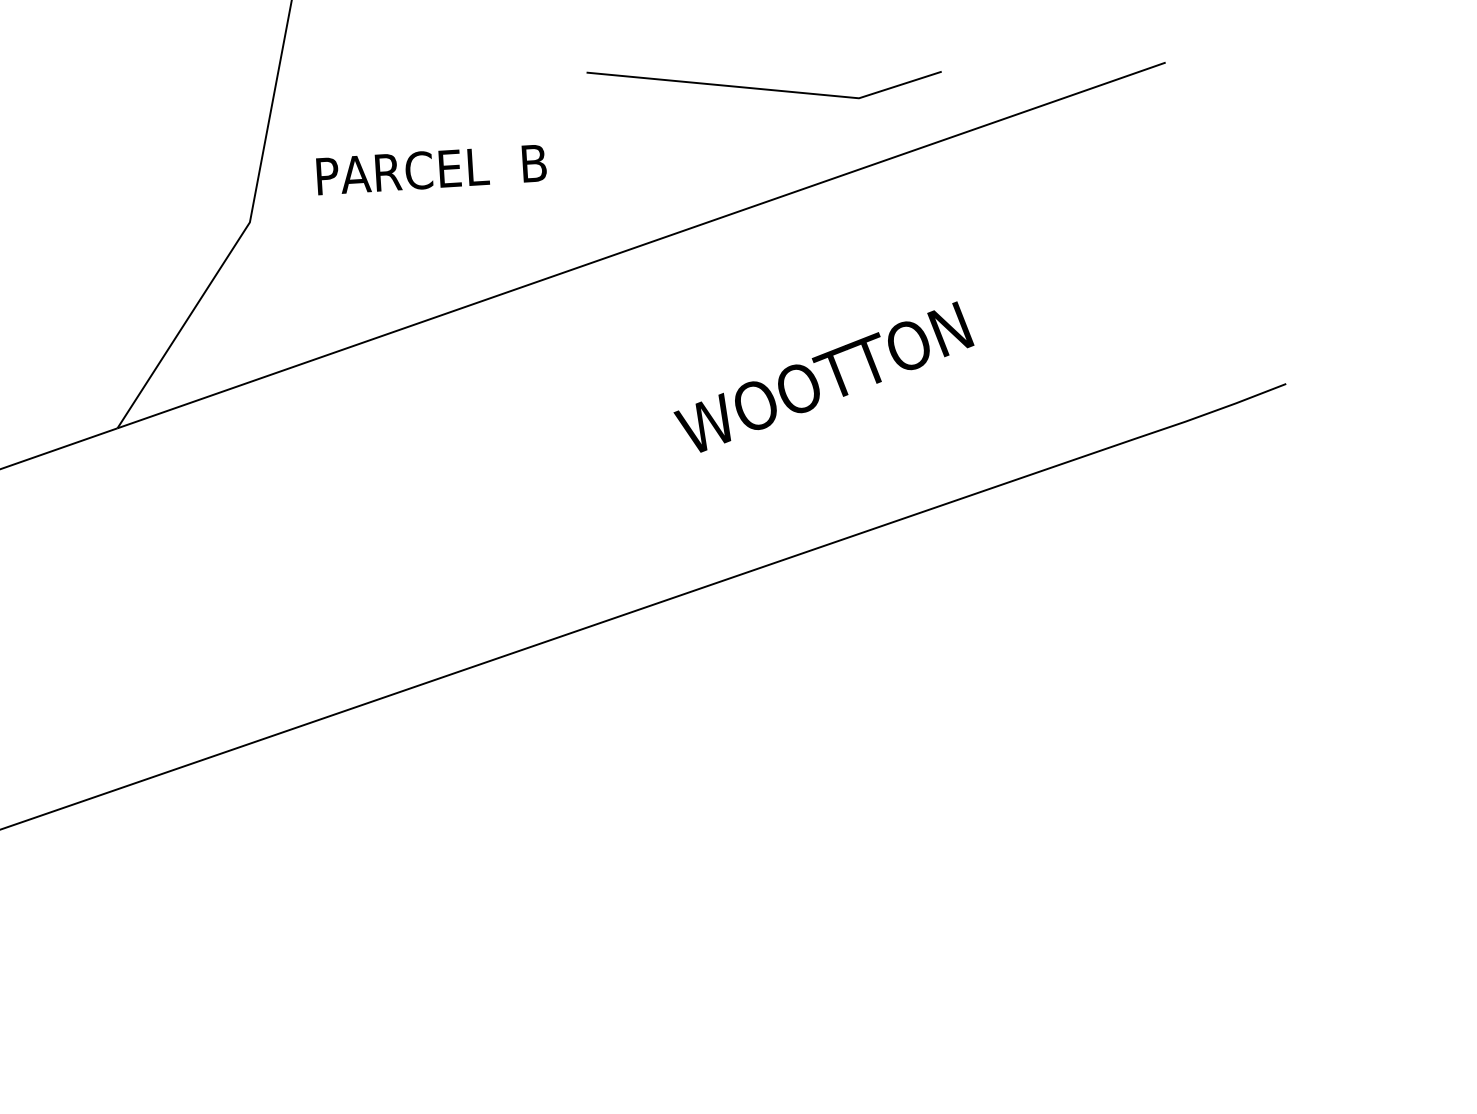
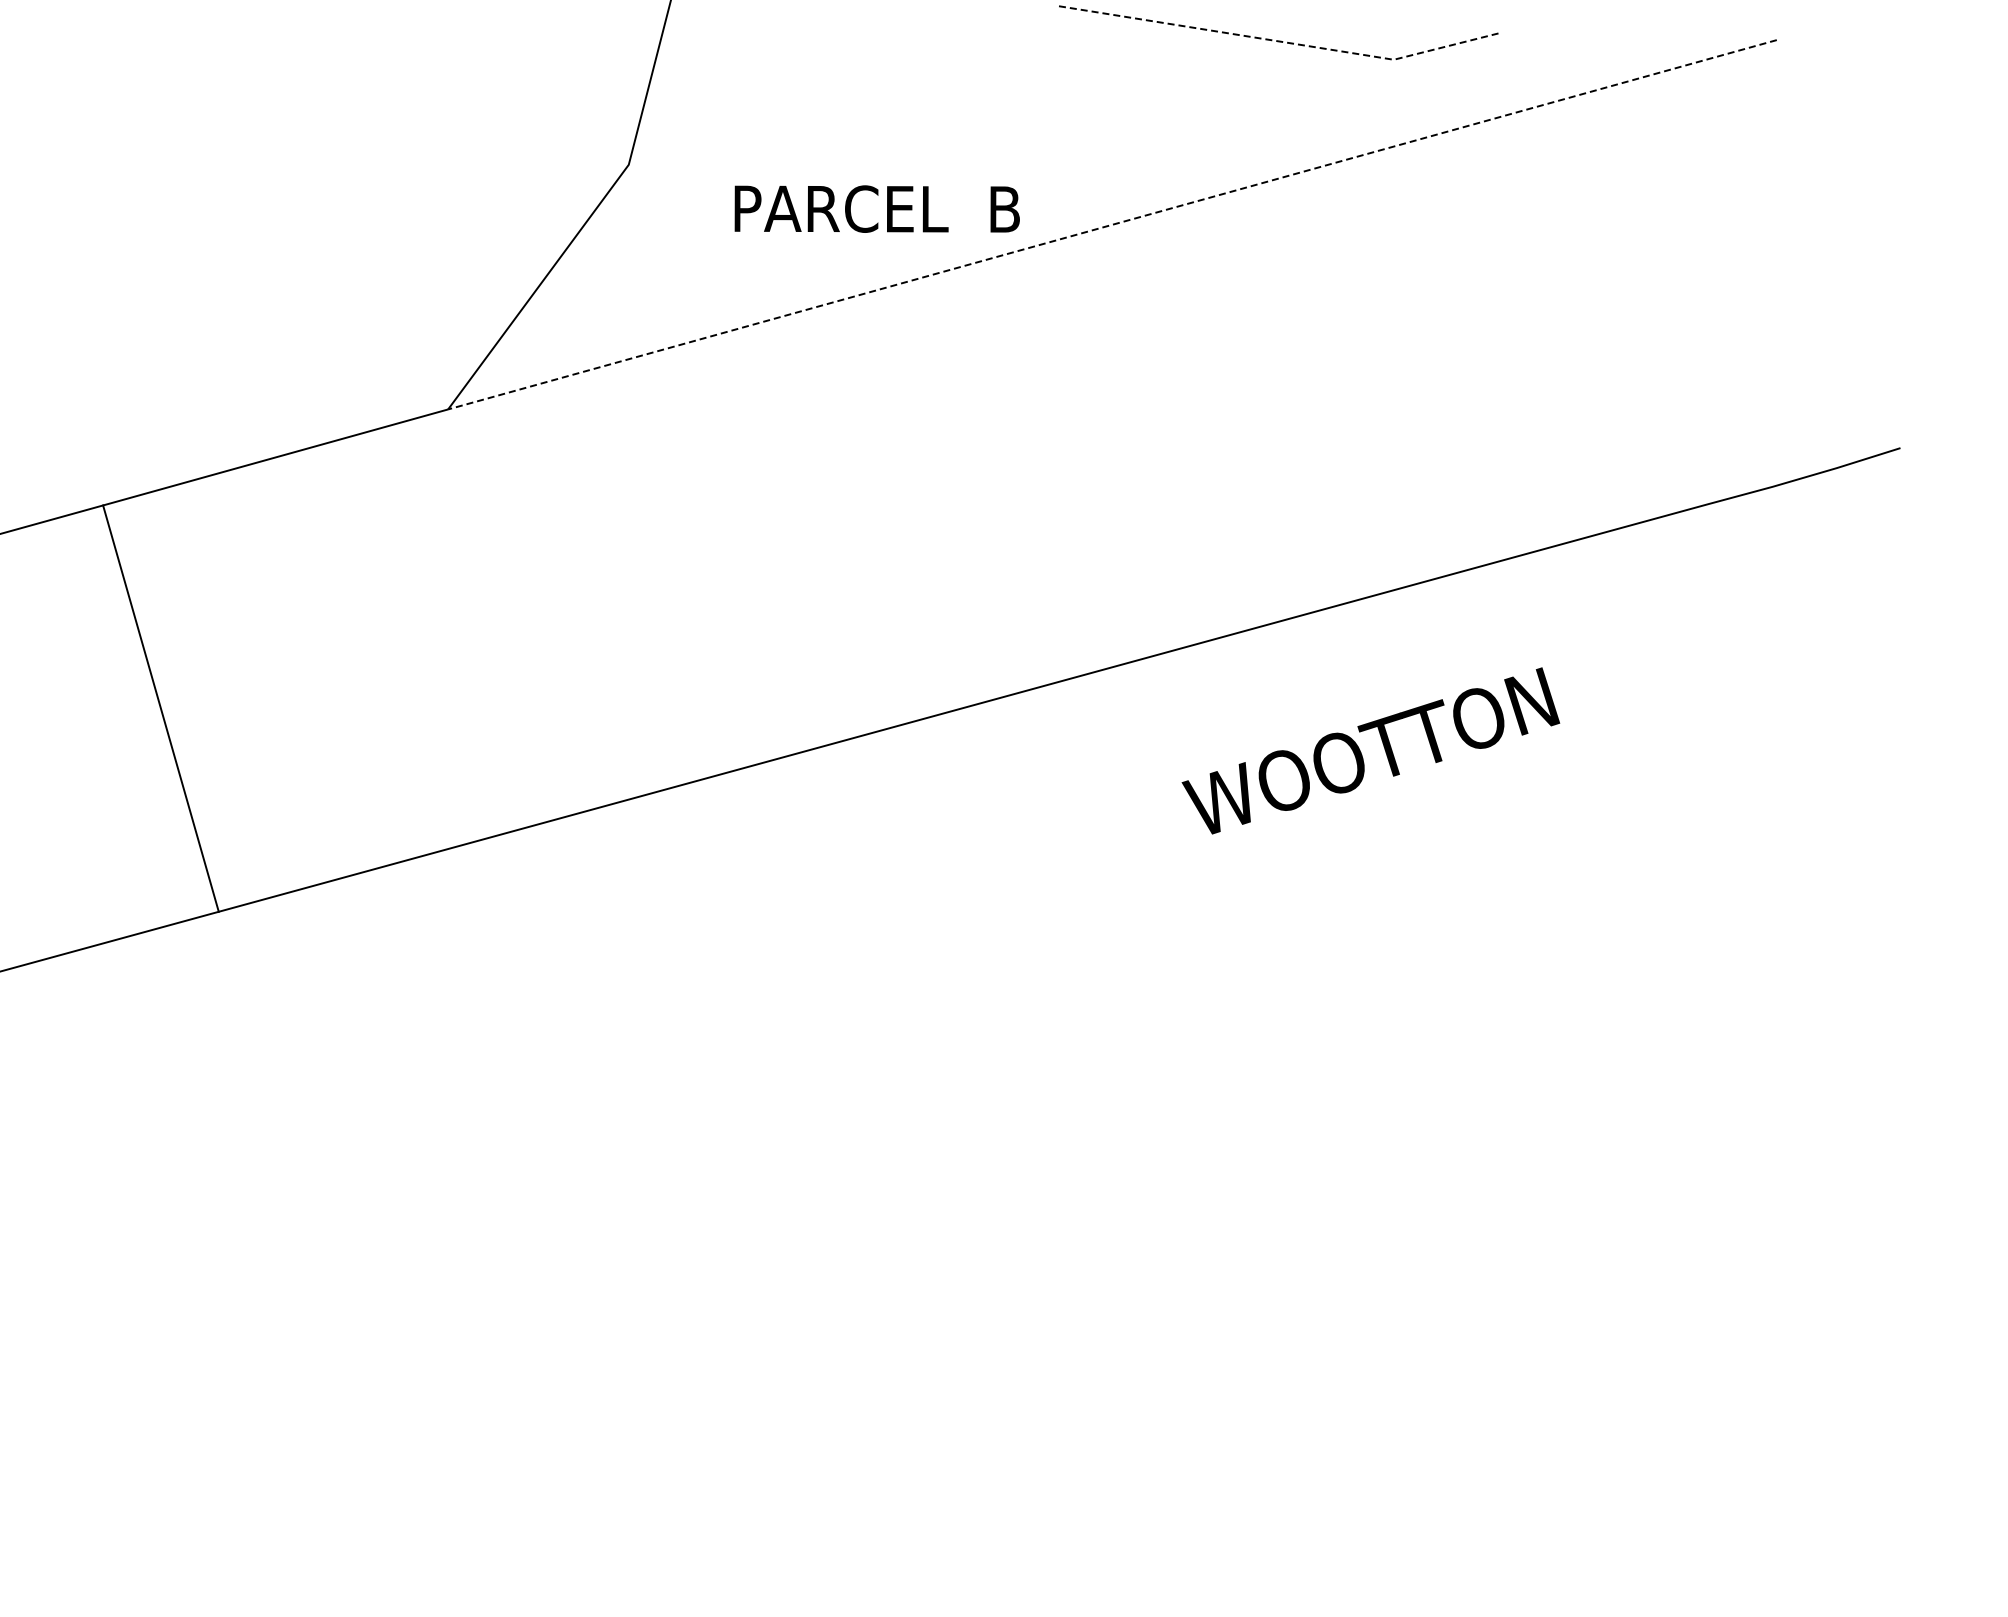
line: (766, 89) -> (1279, 41), solid -> dashed
text: (430, 169) -> (876, 208), moved
line: (641, 245) -> (1112, 224), solid -> dashed
text: (823, 377) -> (1370, 750), moved

